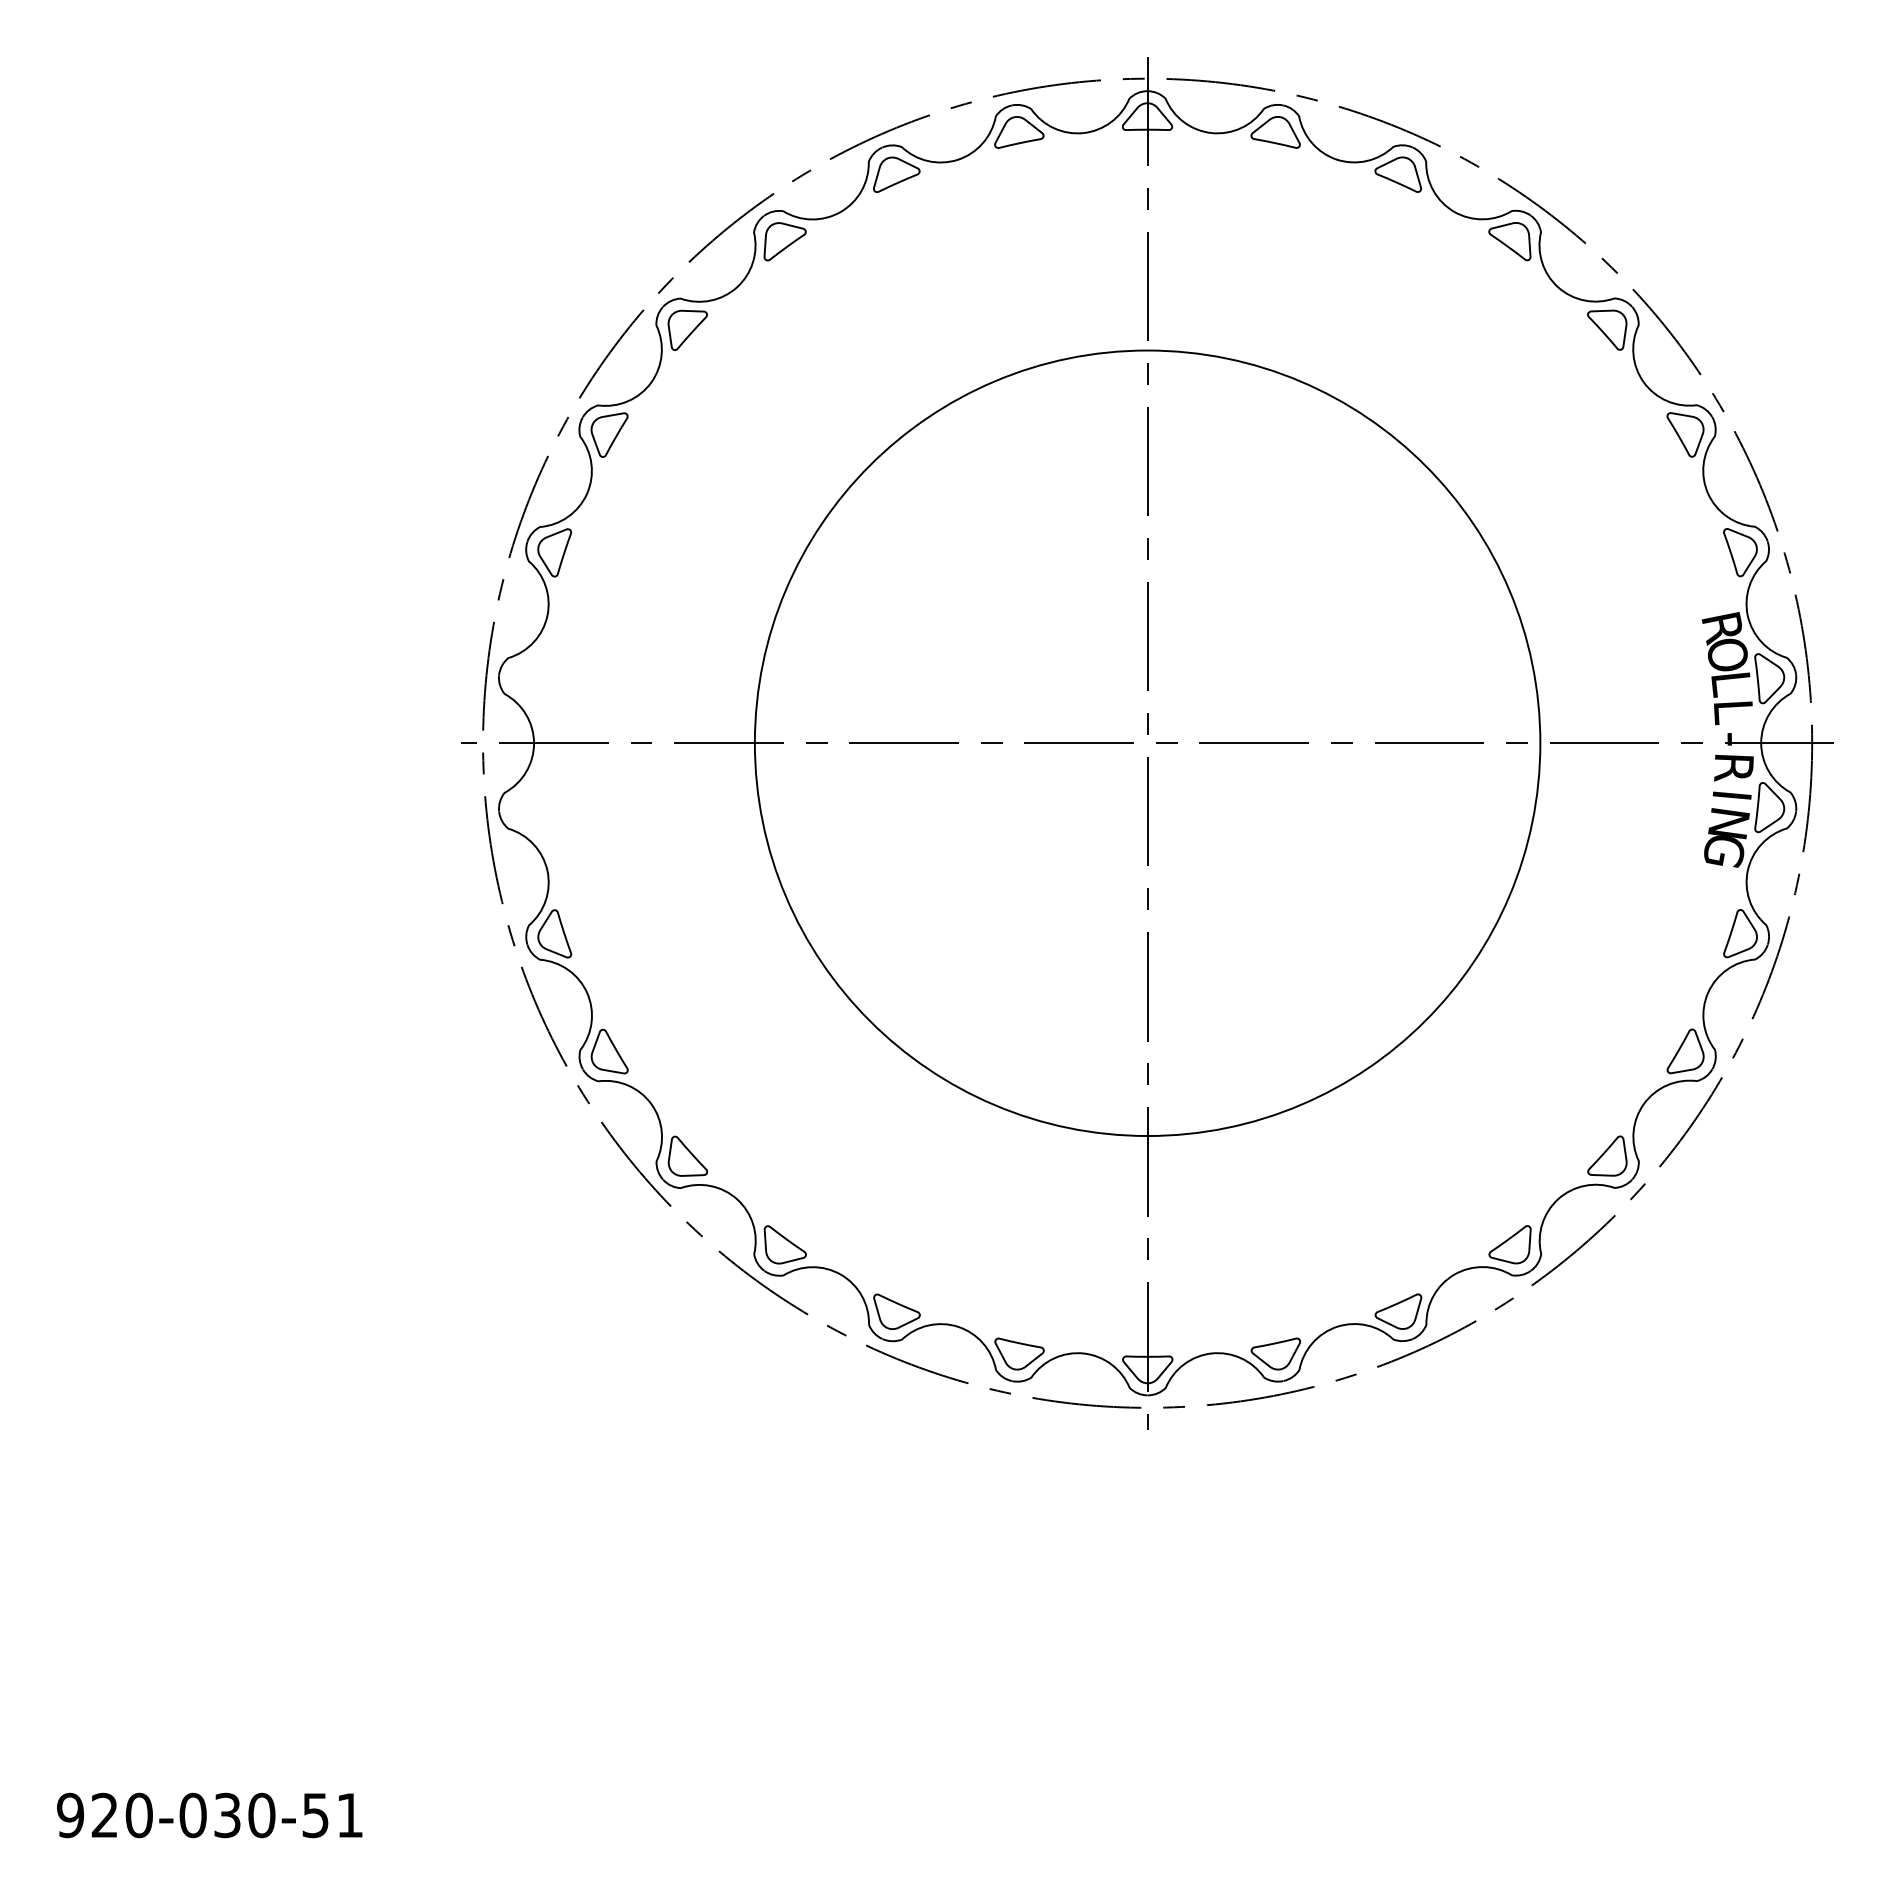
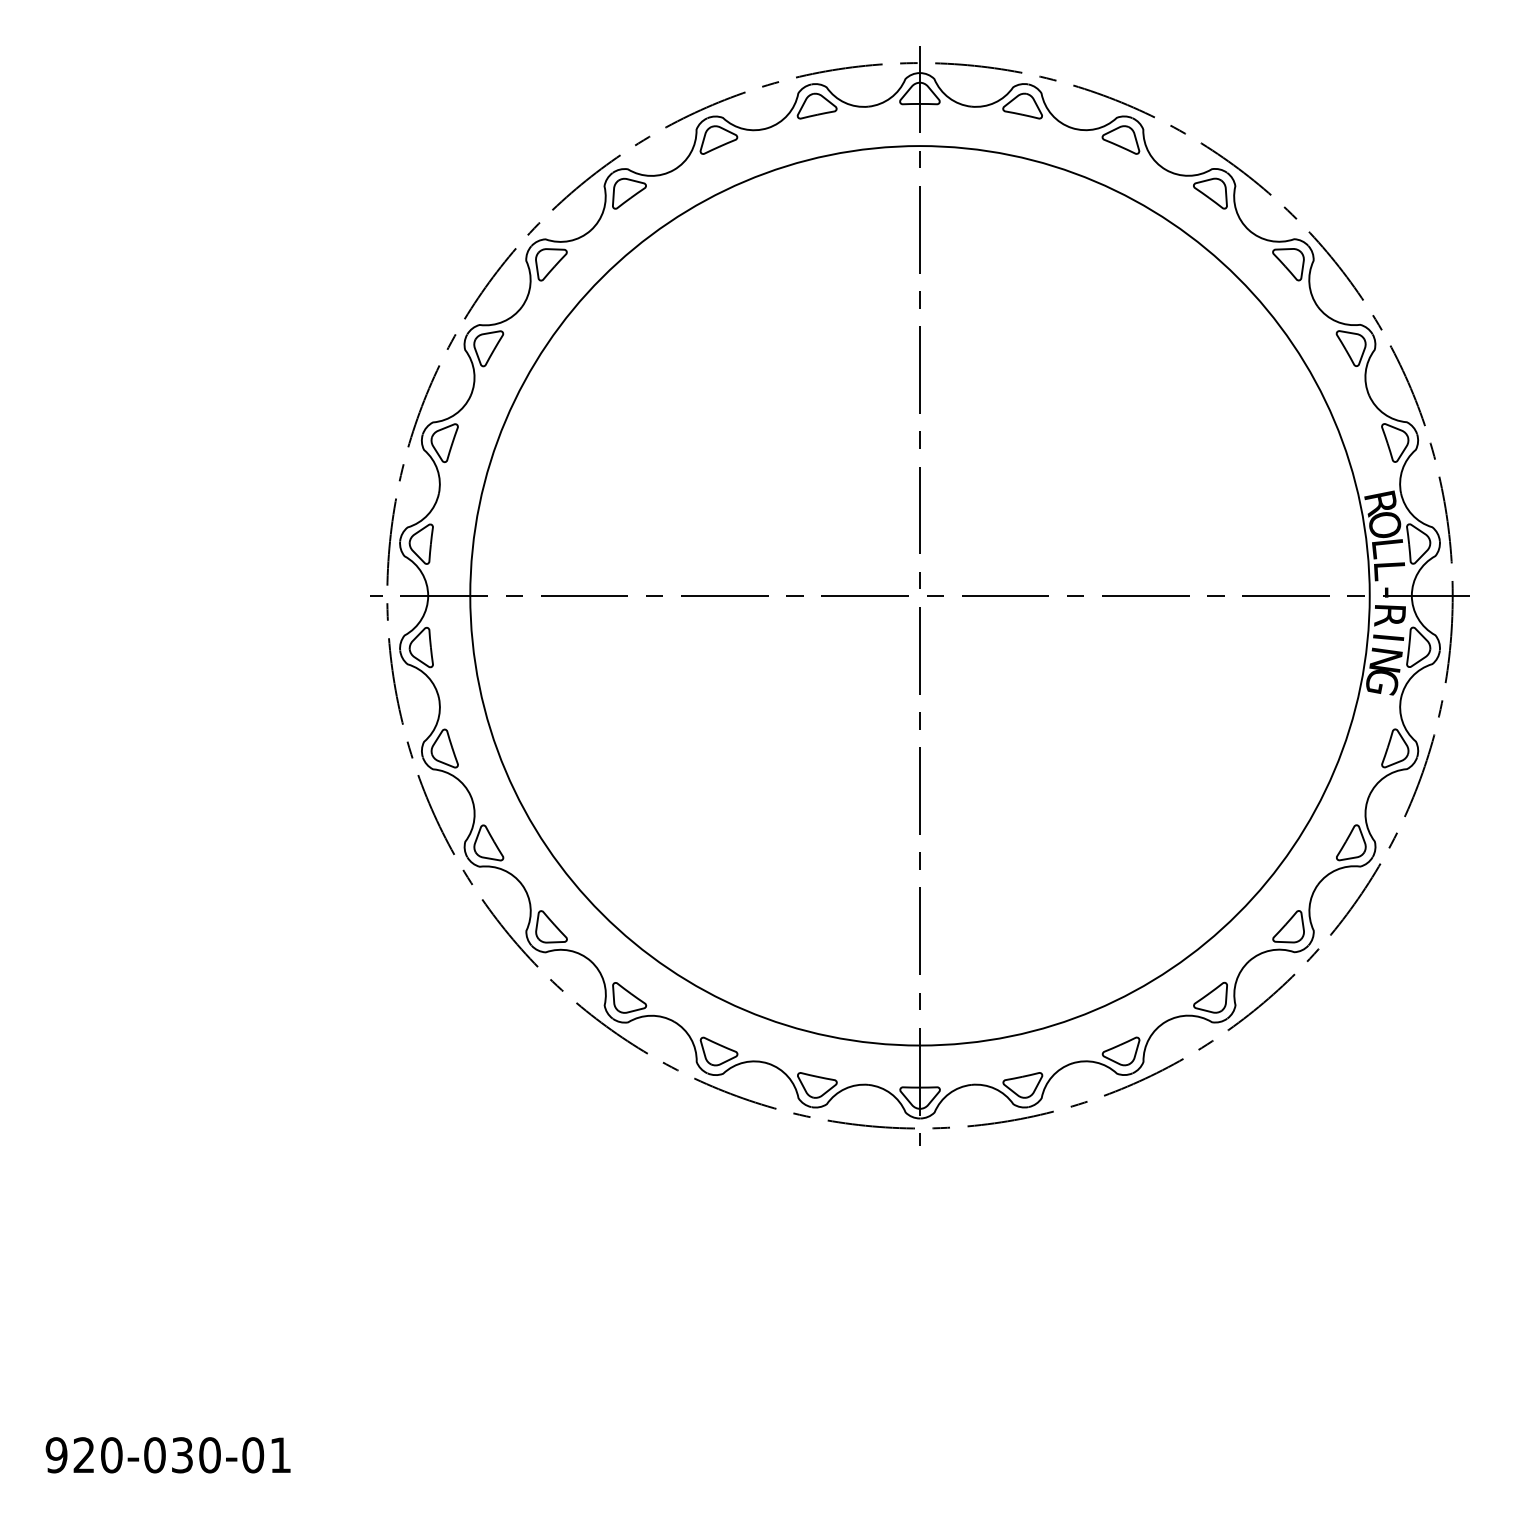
part: (525, 678) -> (421, 543), added
circle: (1147, 743) -> (919, 595), size x1.43
part: (525, 807) -> (421, 647), added
text: (315, 1815) -> (252, 1455), 920-030-51 -> 920-030-01

